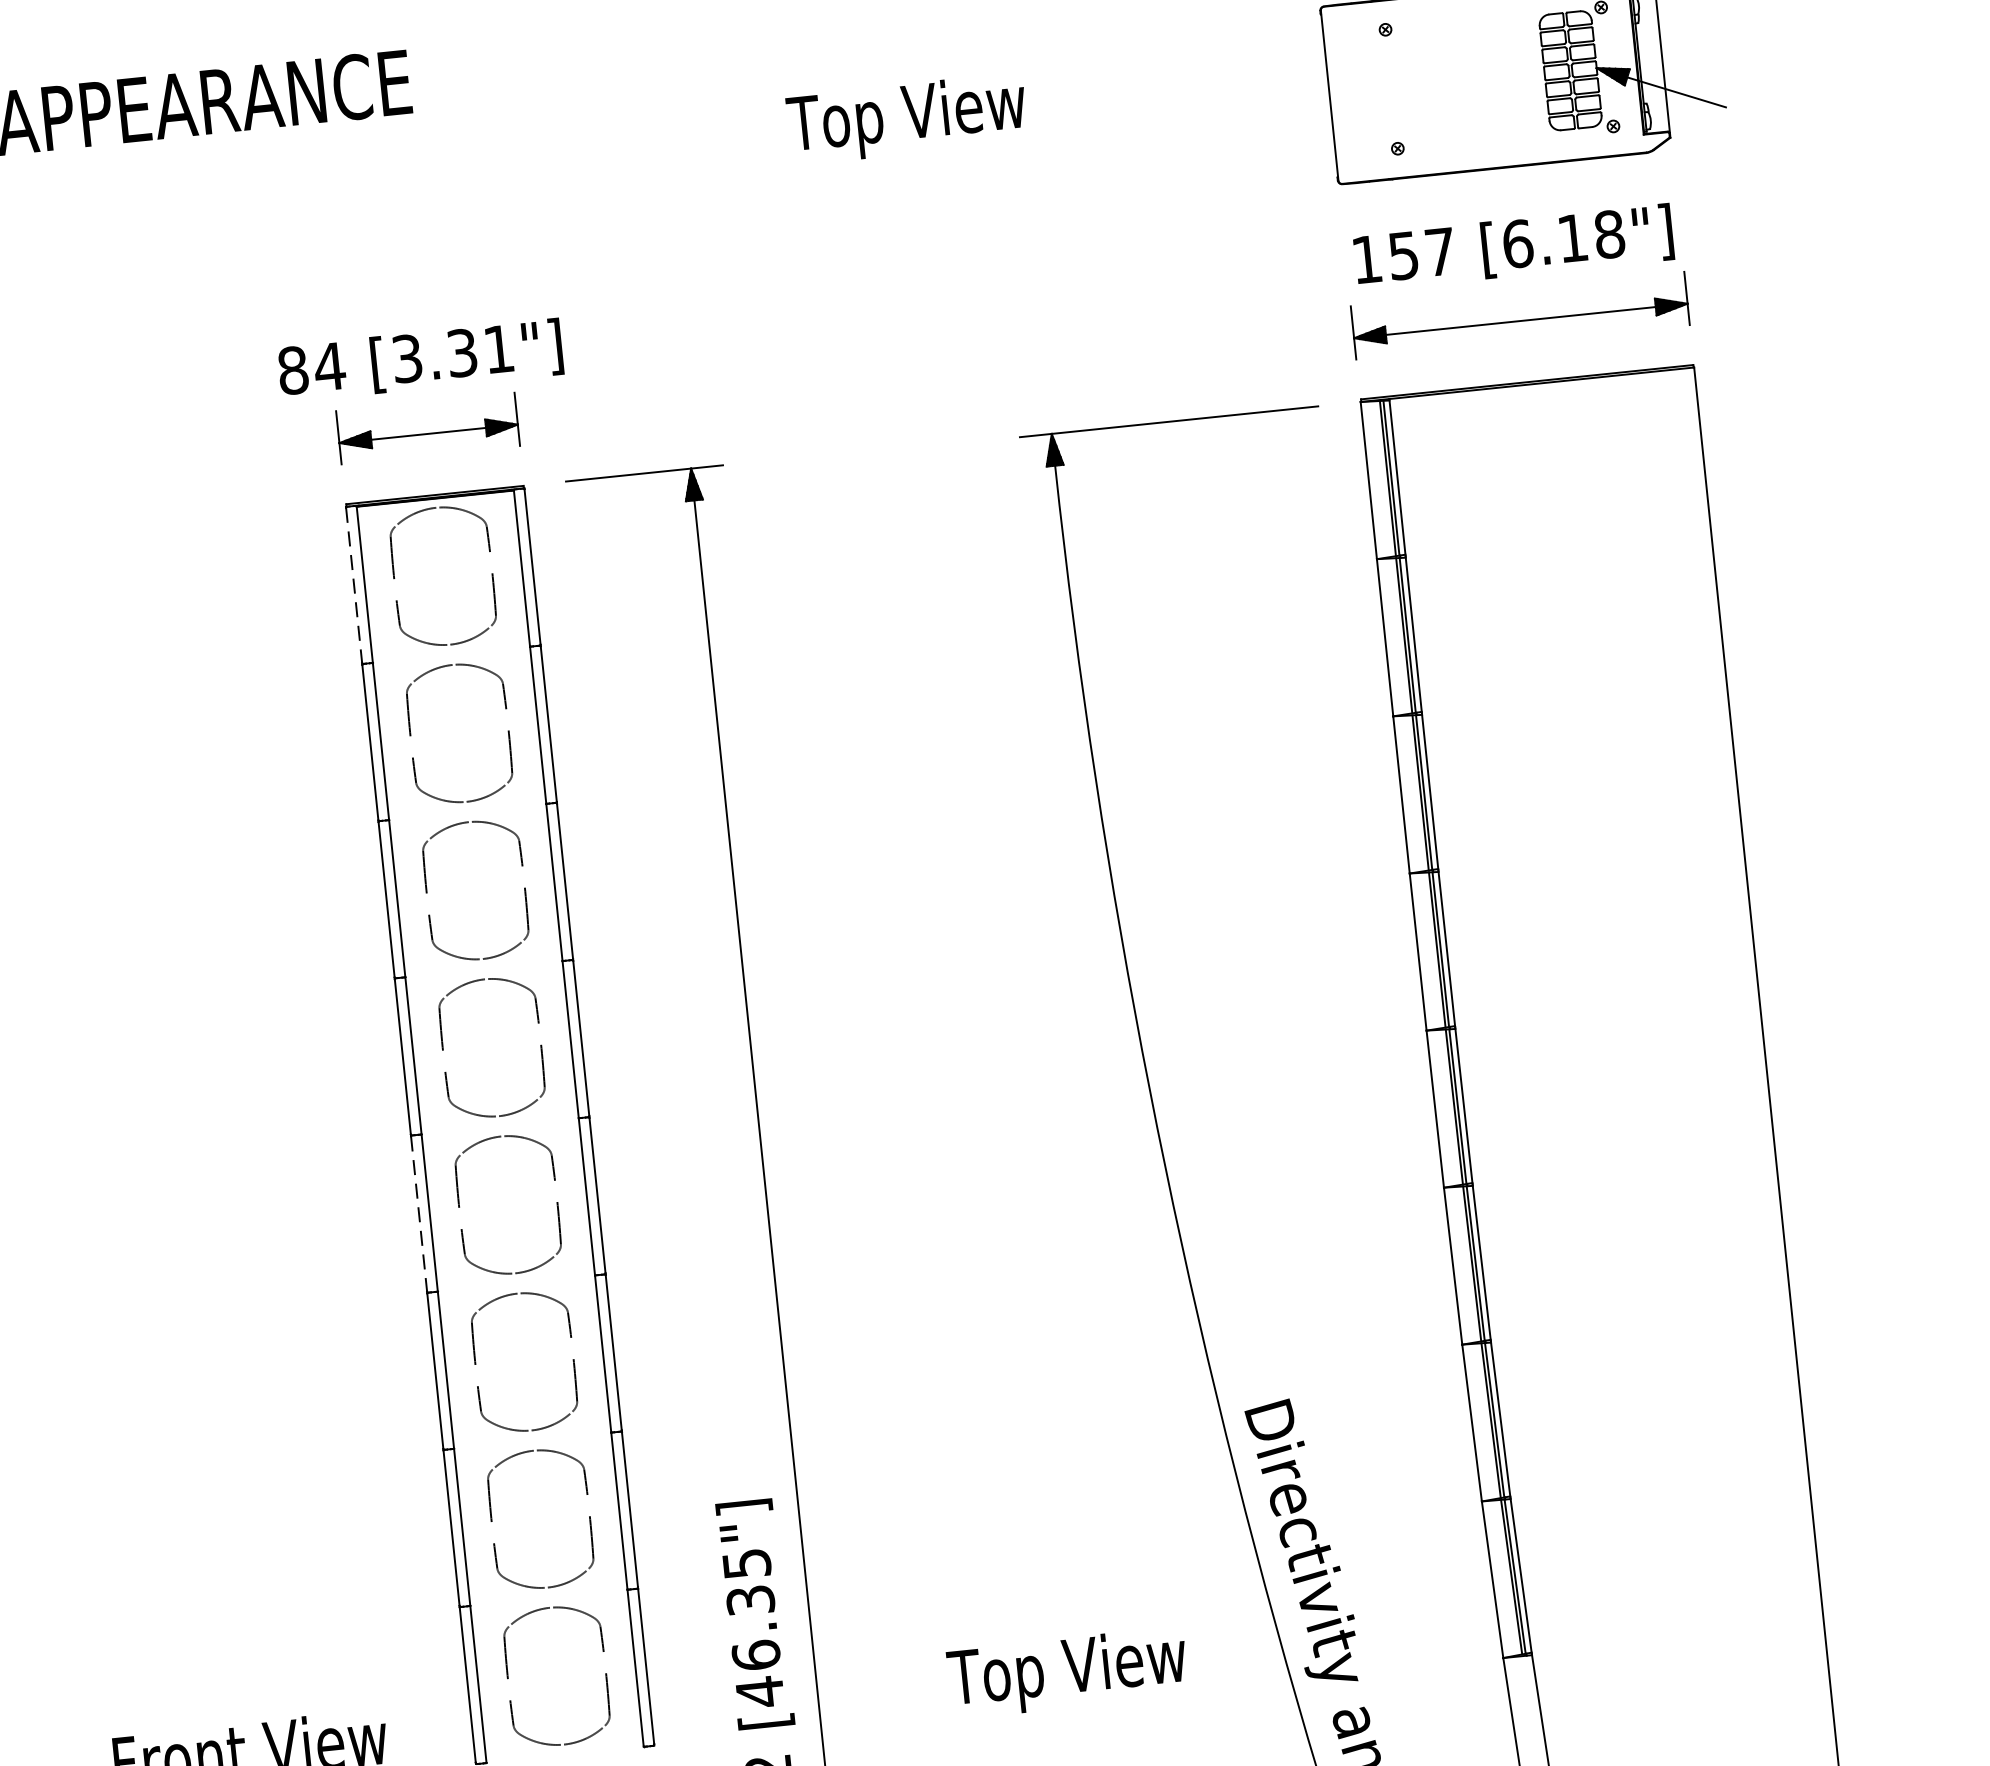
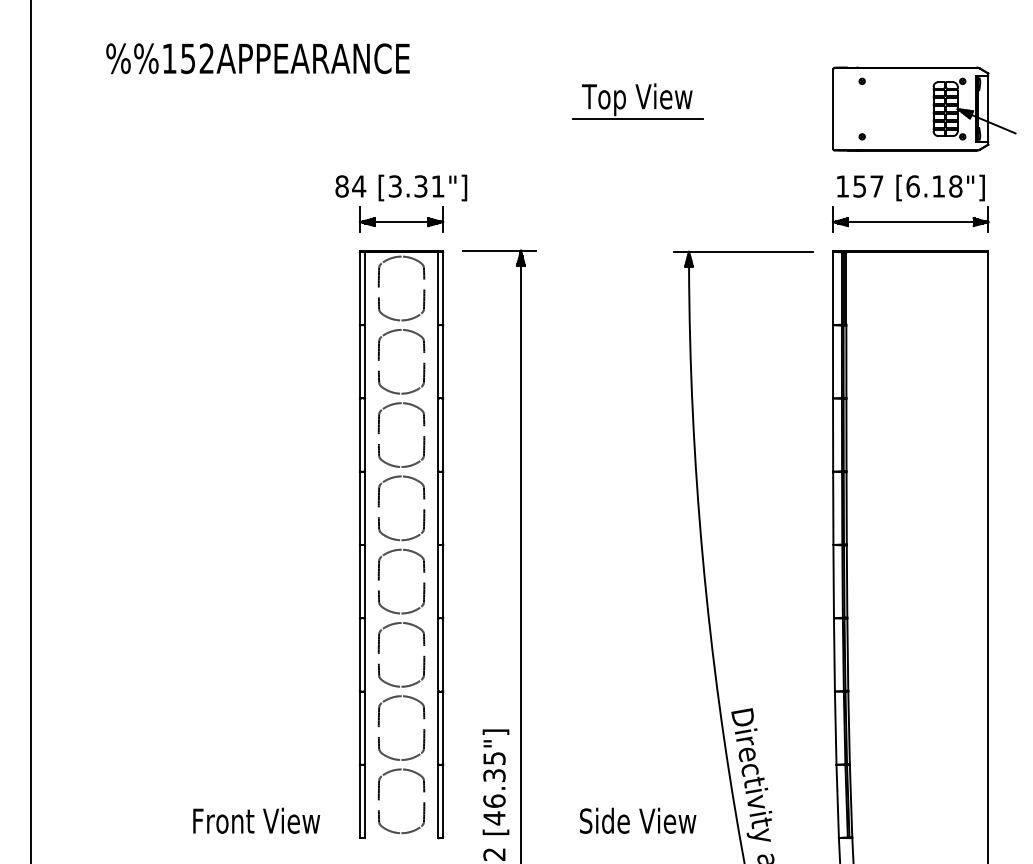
line: (911, 161) -> (637, 119), added
line: (353, 587) -> (359, 289), dashed -> solid
line: (418, 1216) -> (359, 582), dashed -> solid
text: (1070, 1671) -> (638, 823), Top View -> Side View

